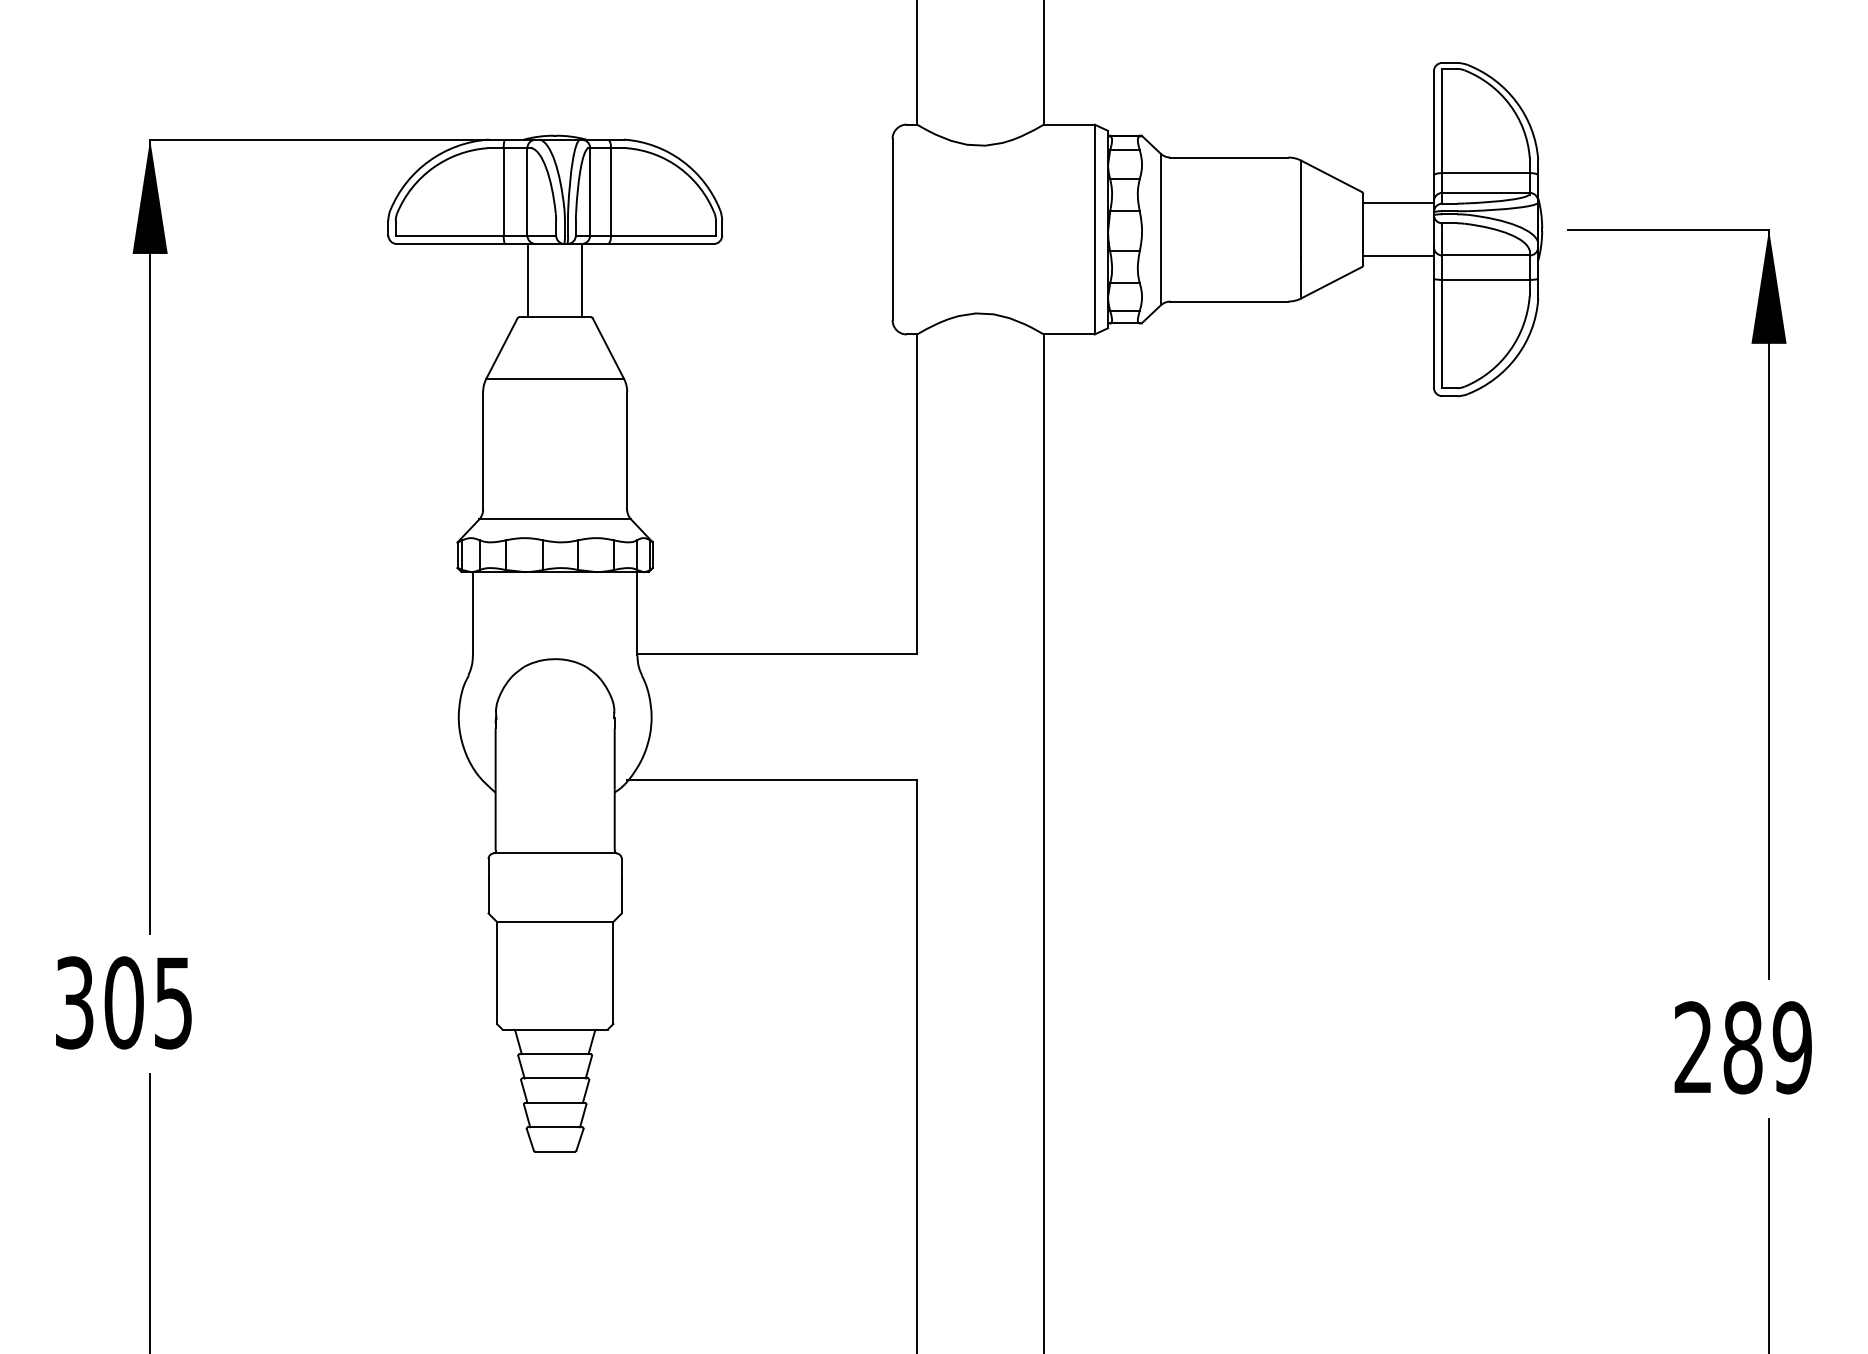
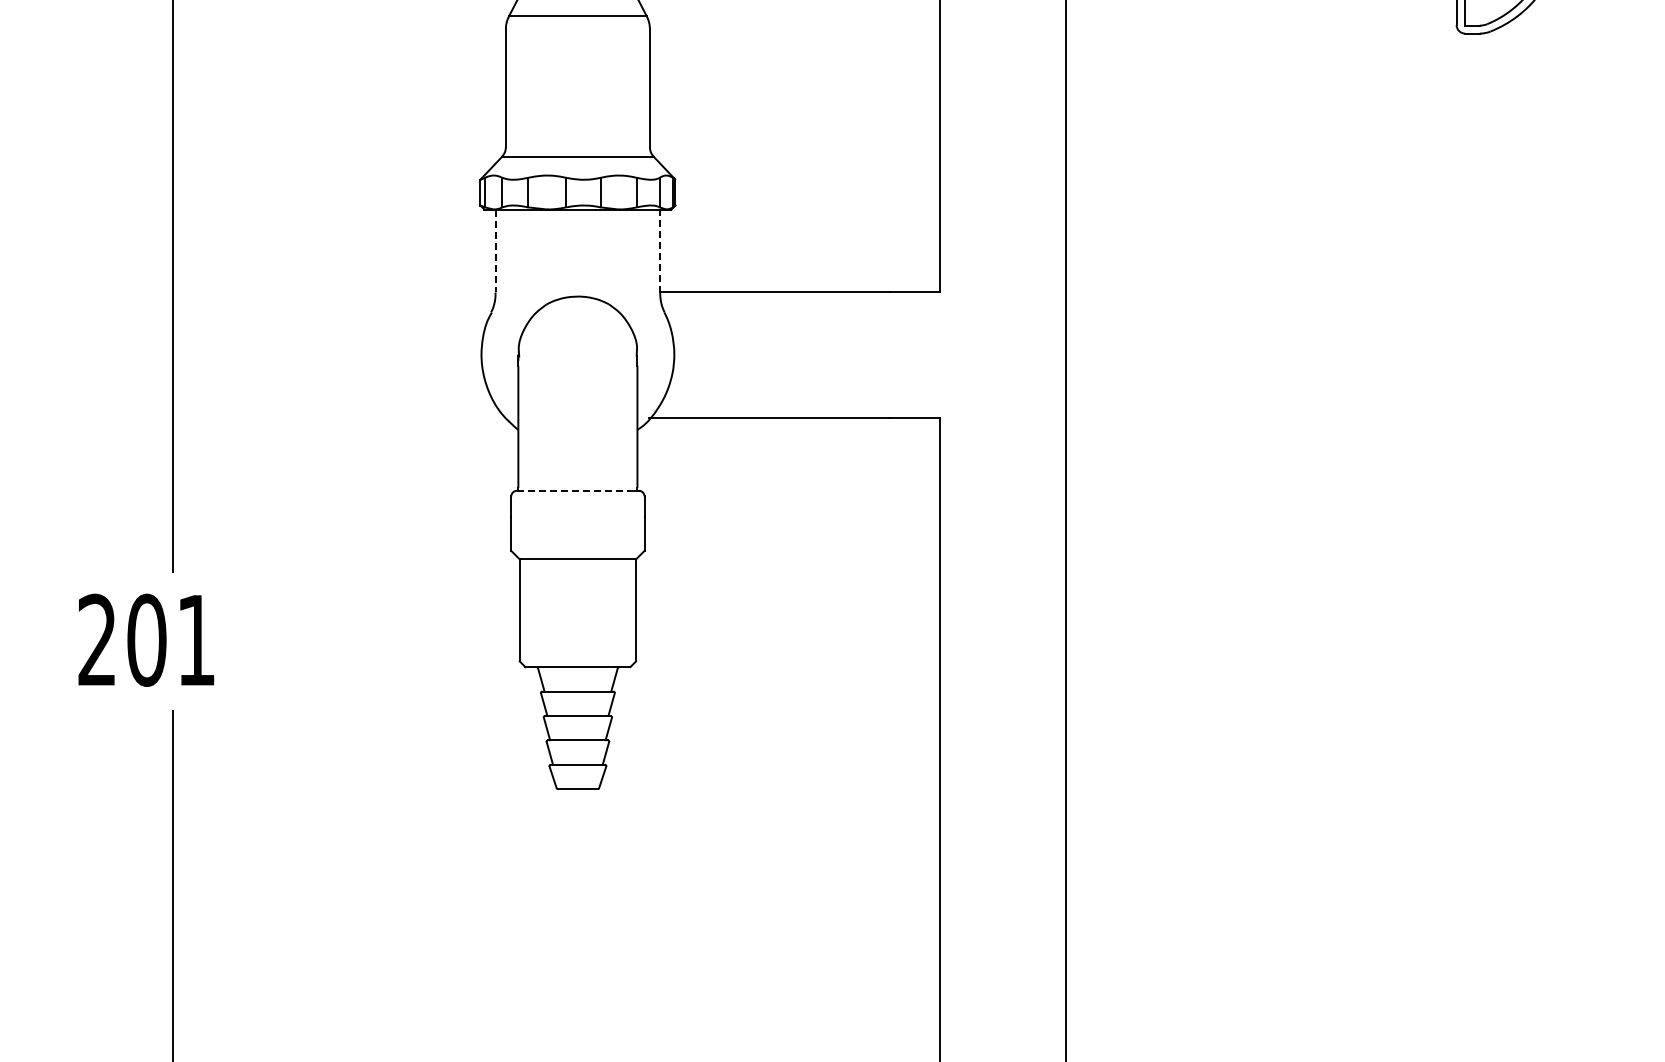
line: (637, 613) -> (660, 250), solid -> dashed
line: (472, 614) -> (495, 251), solid -> dashed
line: (550, 853) -> (573, 490), solid -> dashed
text: (123, 1002) -> (146, 639), 305 -> 201

